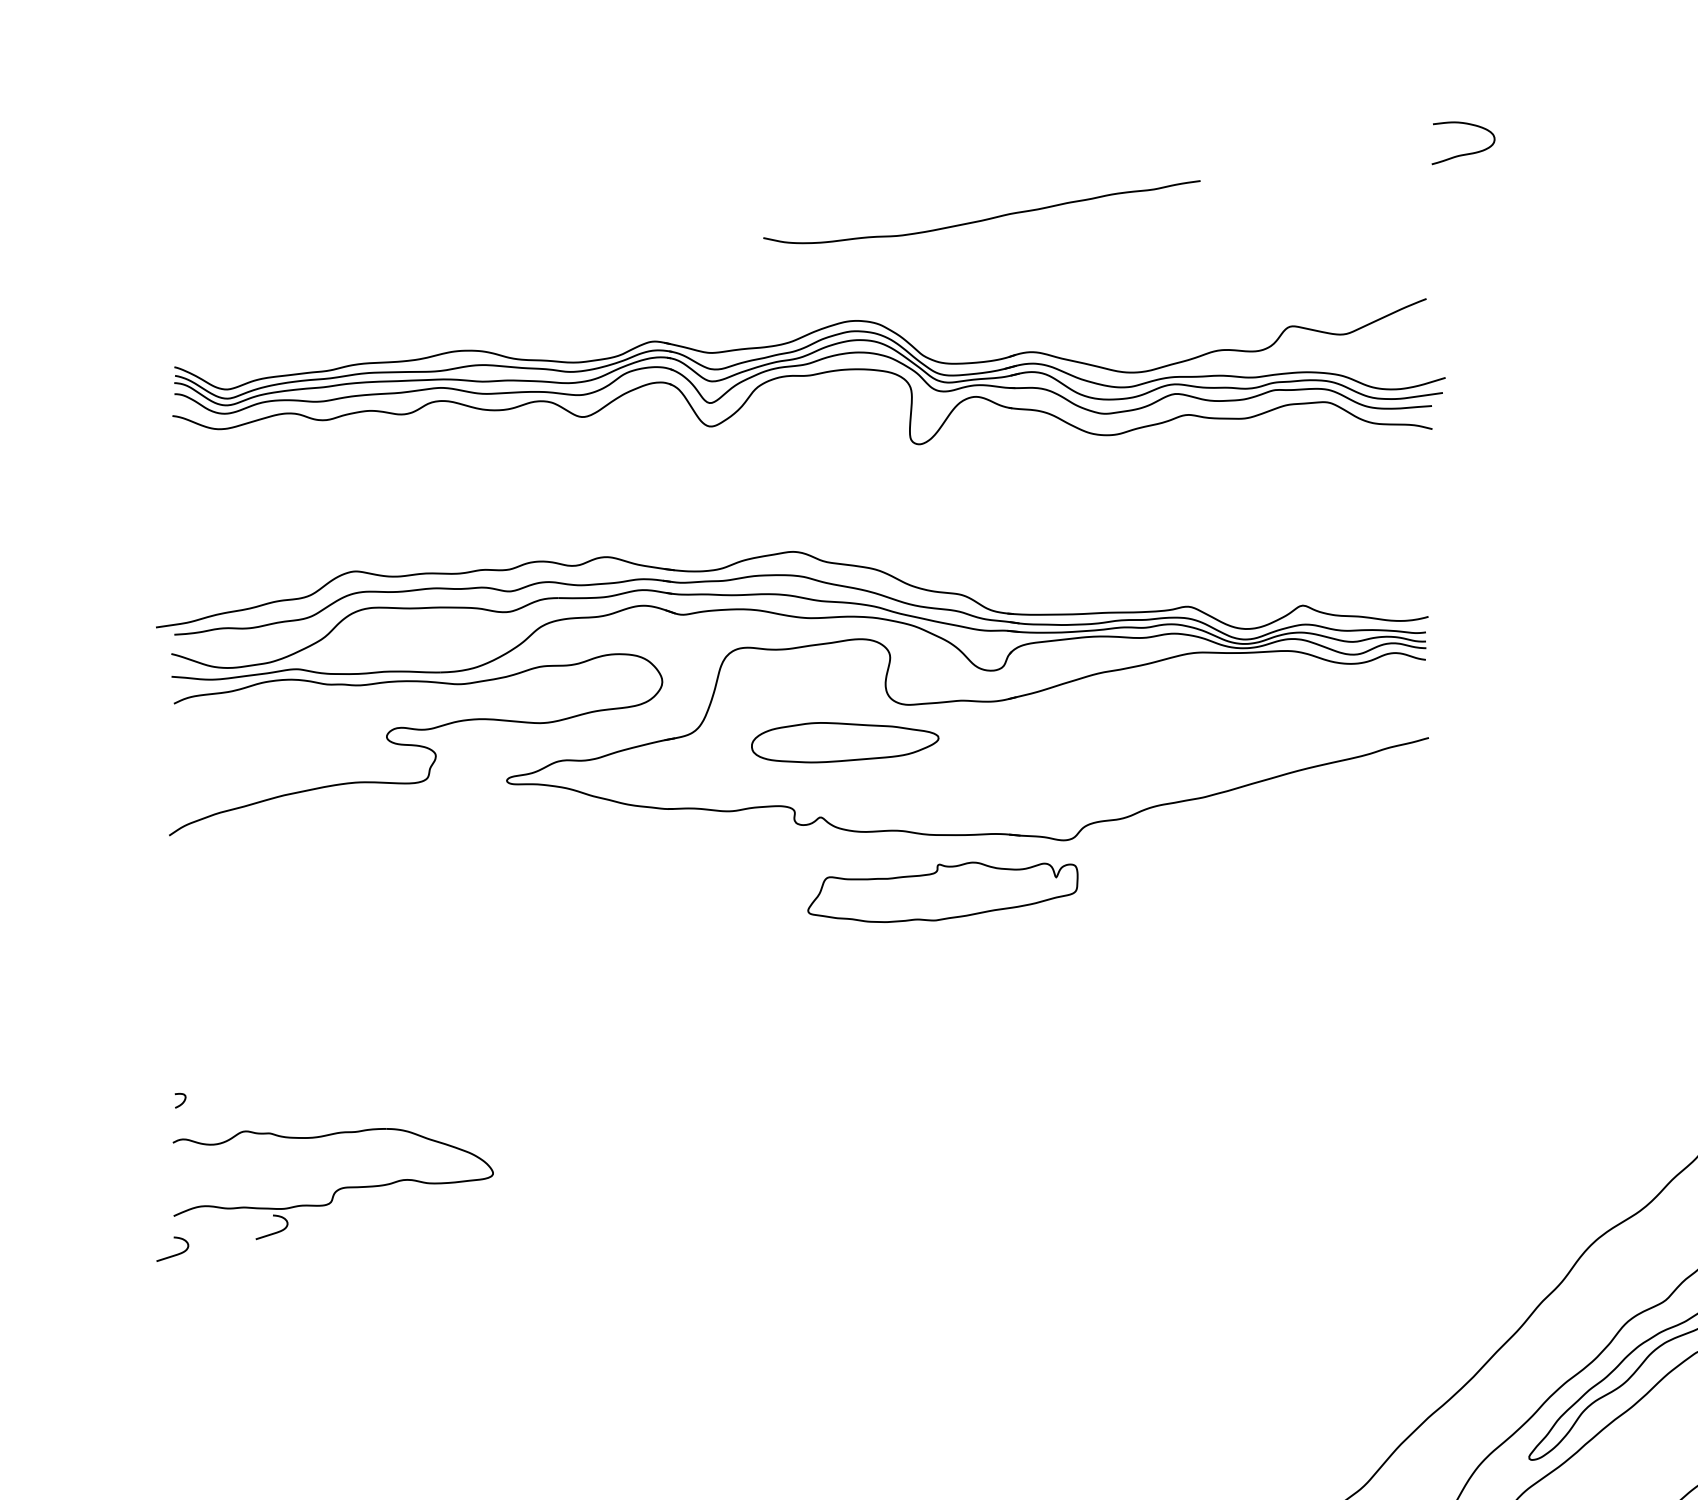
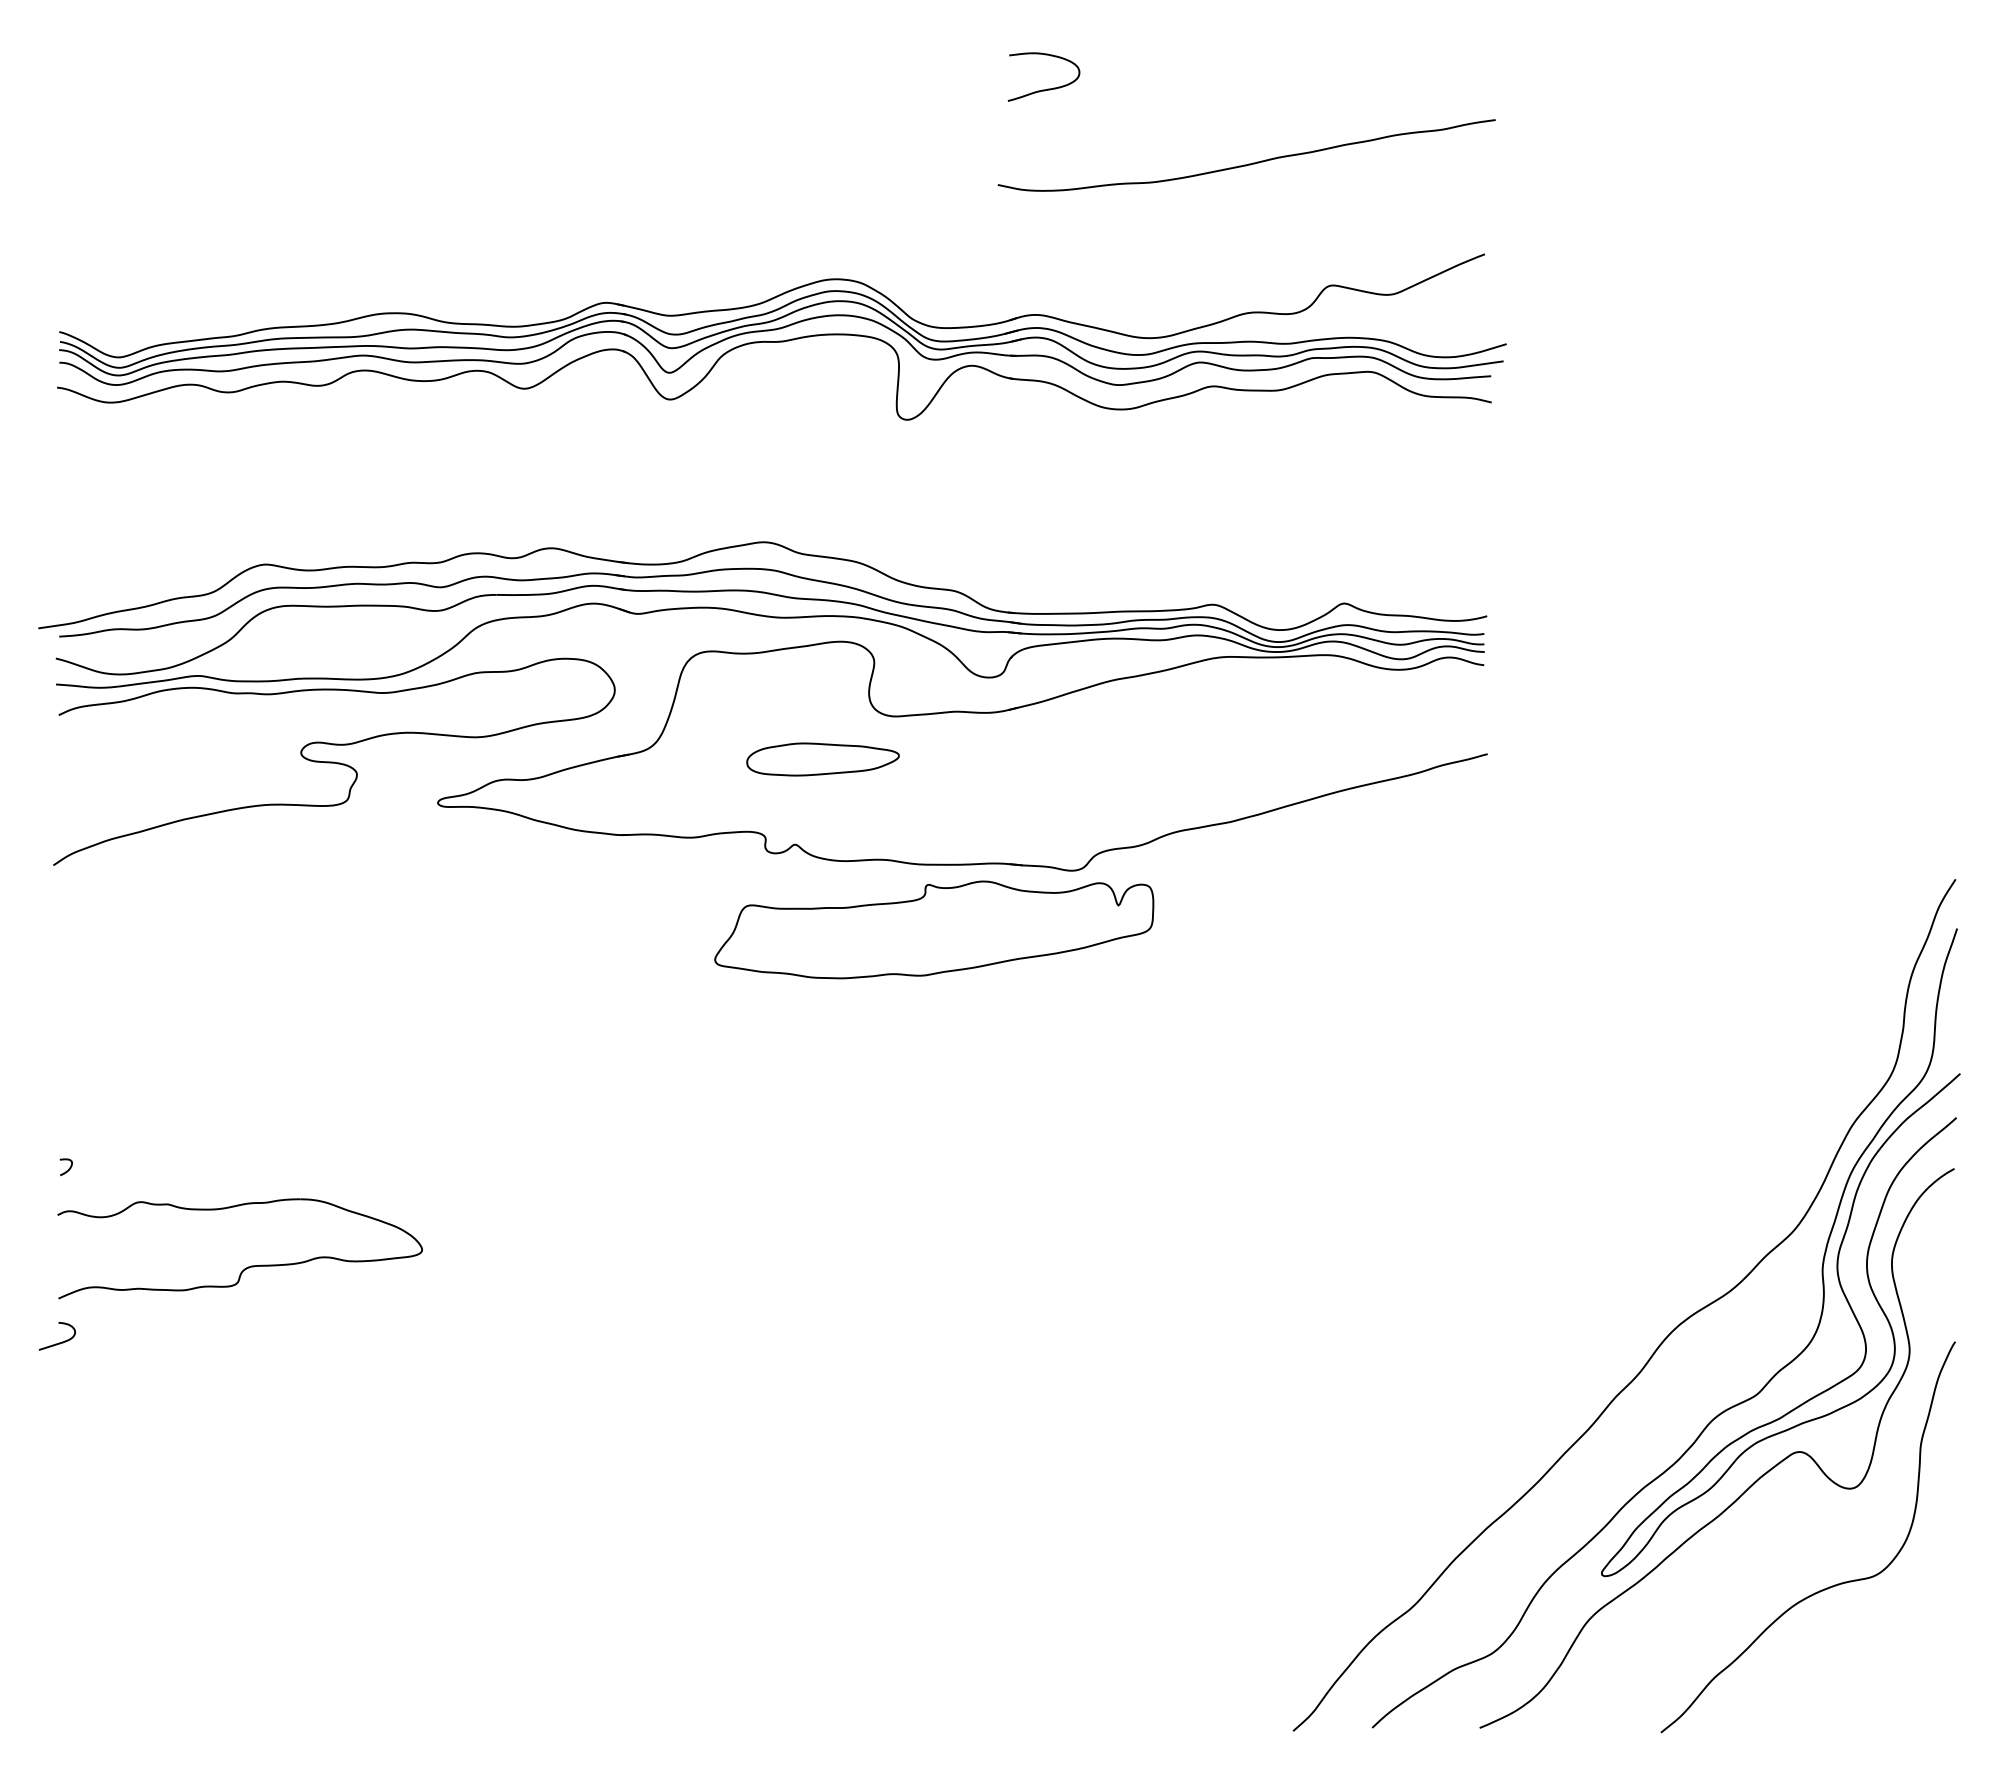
curve: (1466, 153) -> (1047, 88), moved
curve: (983, 219) -> (1248, 163), moved
part: (844, 742) -> (822, 759), size x0.71
part: (943, 891) -> (934, 929), size x1.43
curve: (272, 1232) -> (171, 1317), removed

